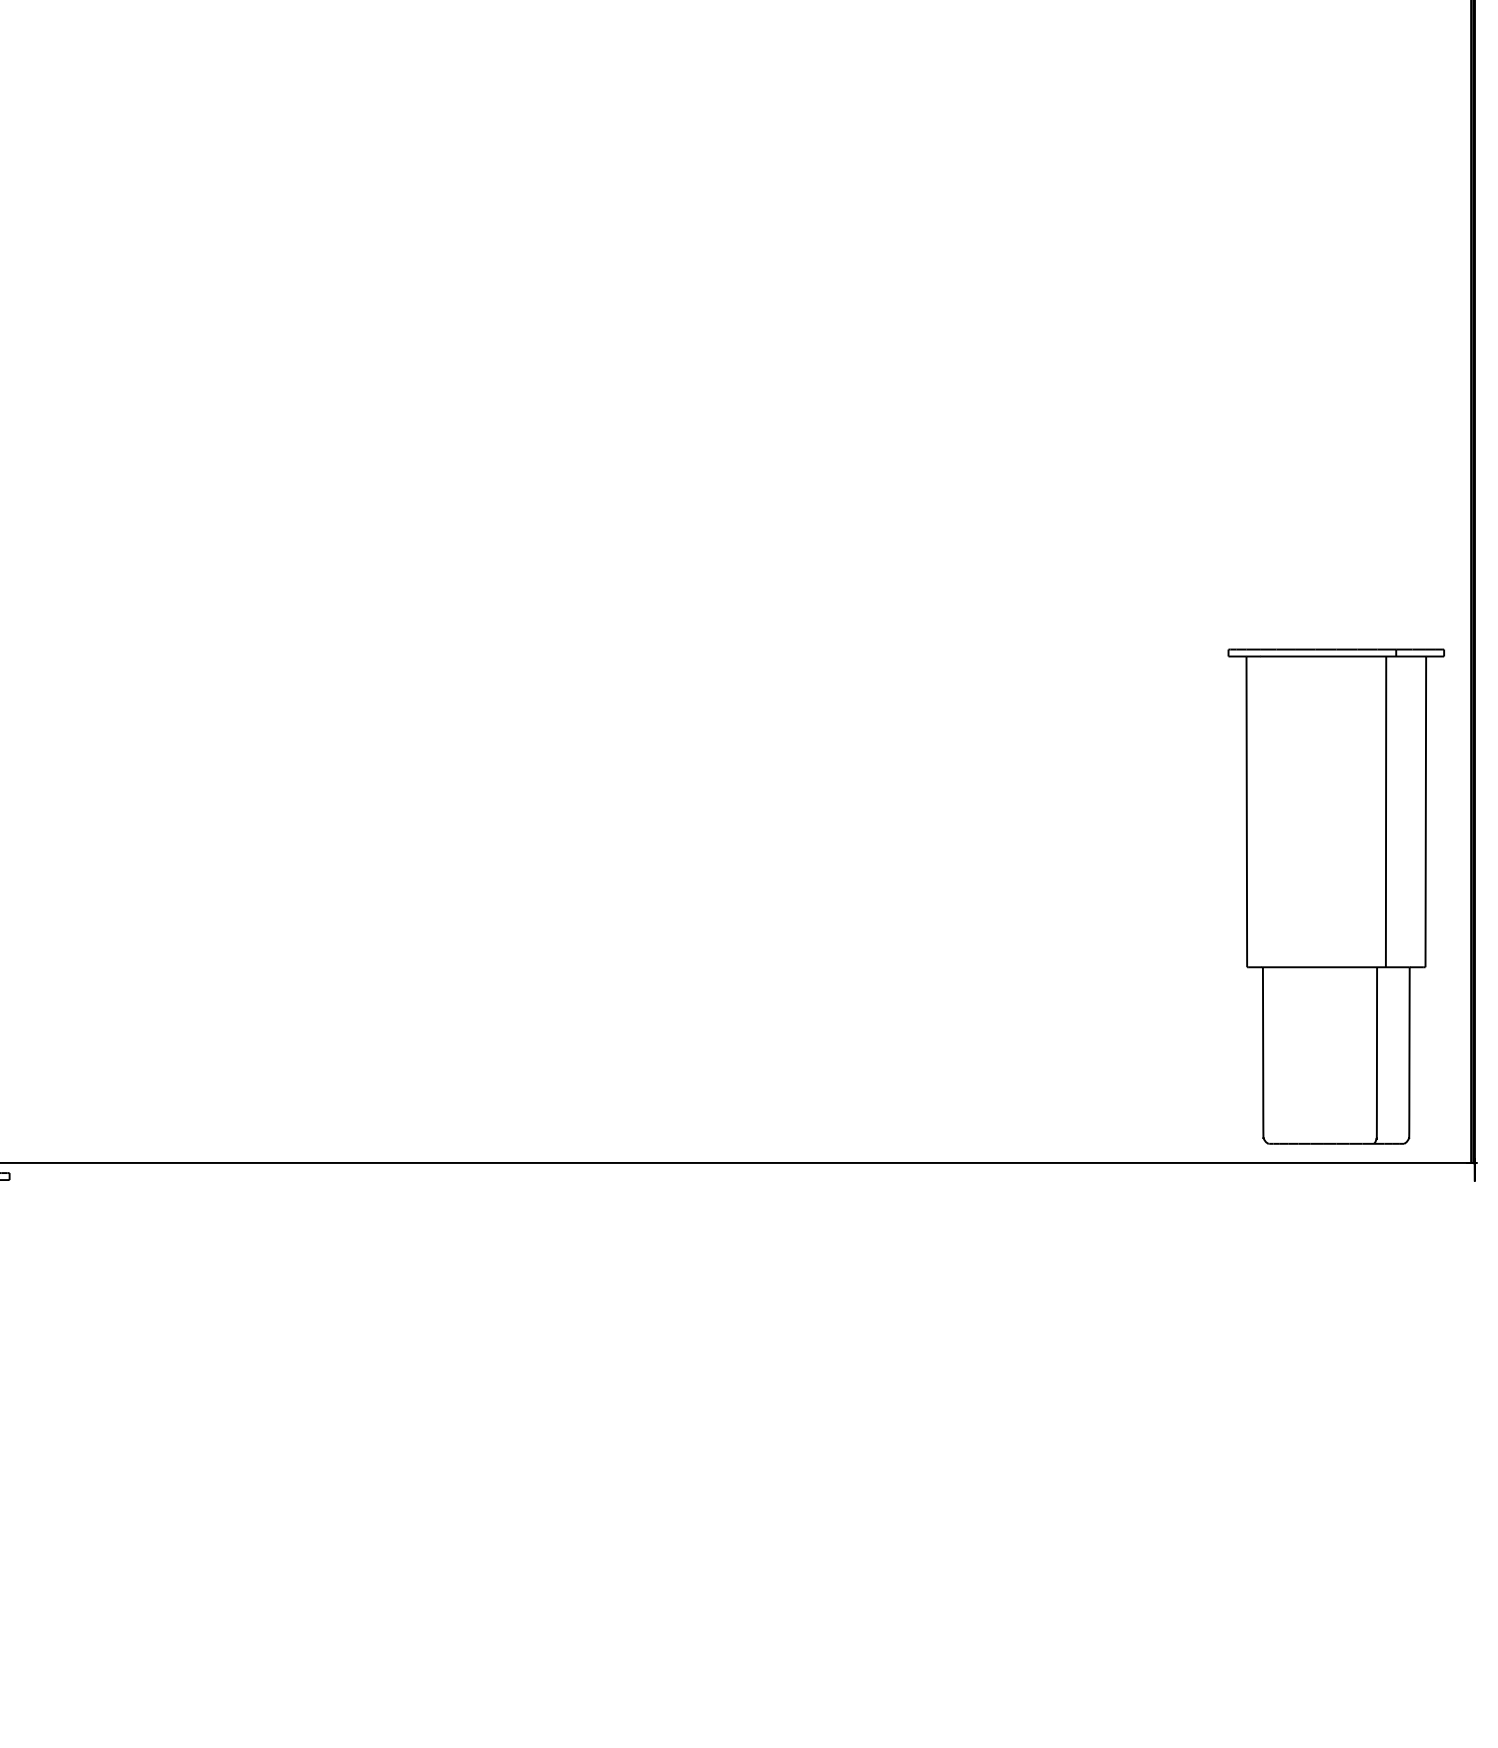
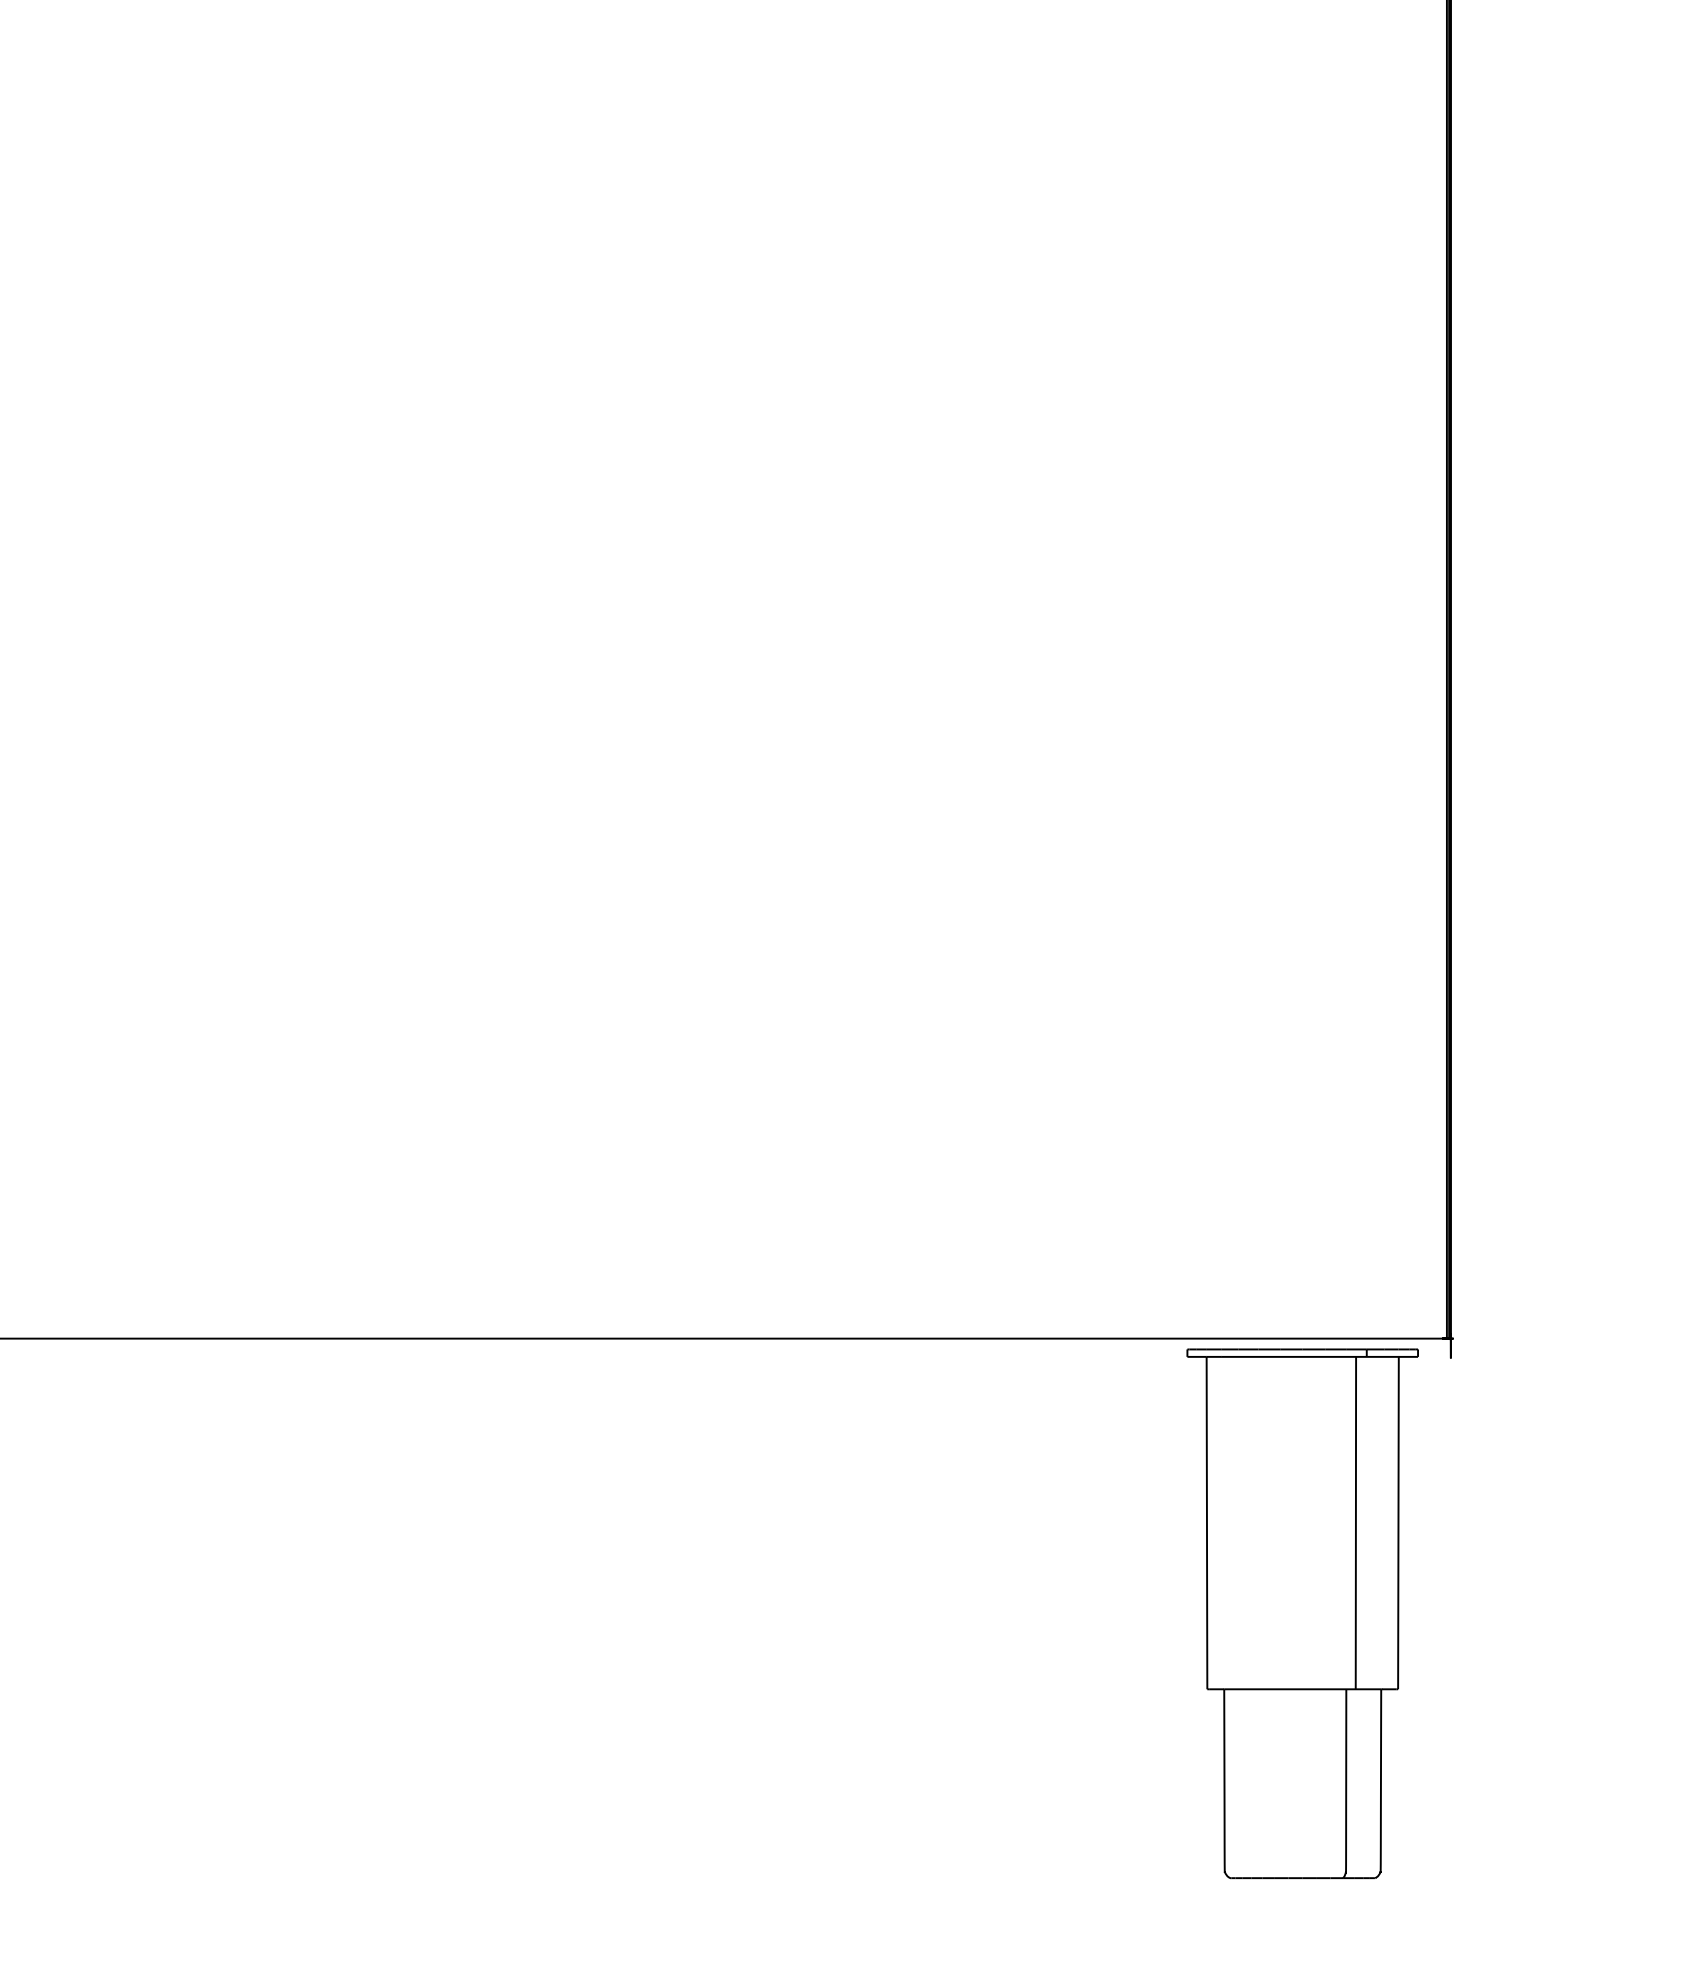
part: (1336, 896) -> (1302, 1613), moved

